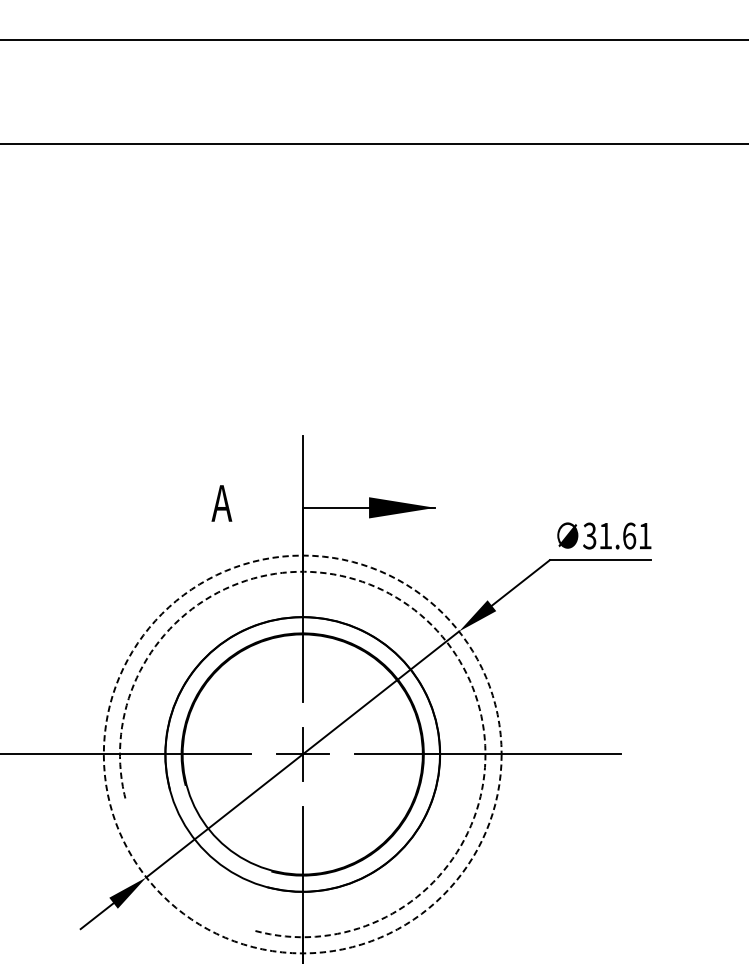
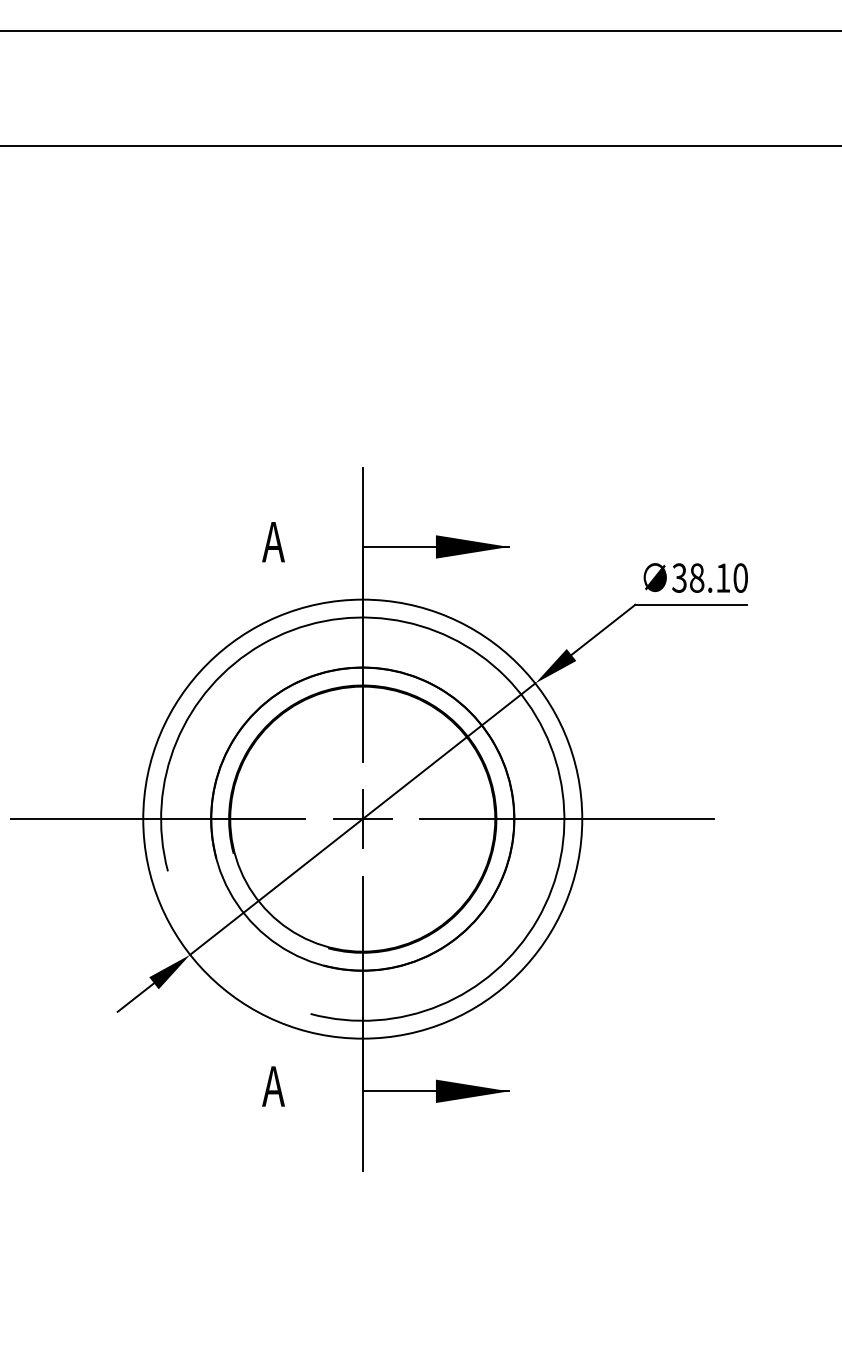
text: (625, 535) -> (718, 577), 31.61 -> 38.10
arc: (432, 625) -> (505, 676), dashed -> solid
circle: (302, 753) -> (362, 818), dashed -> solid

